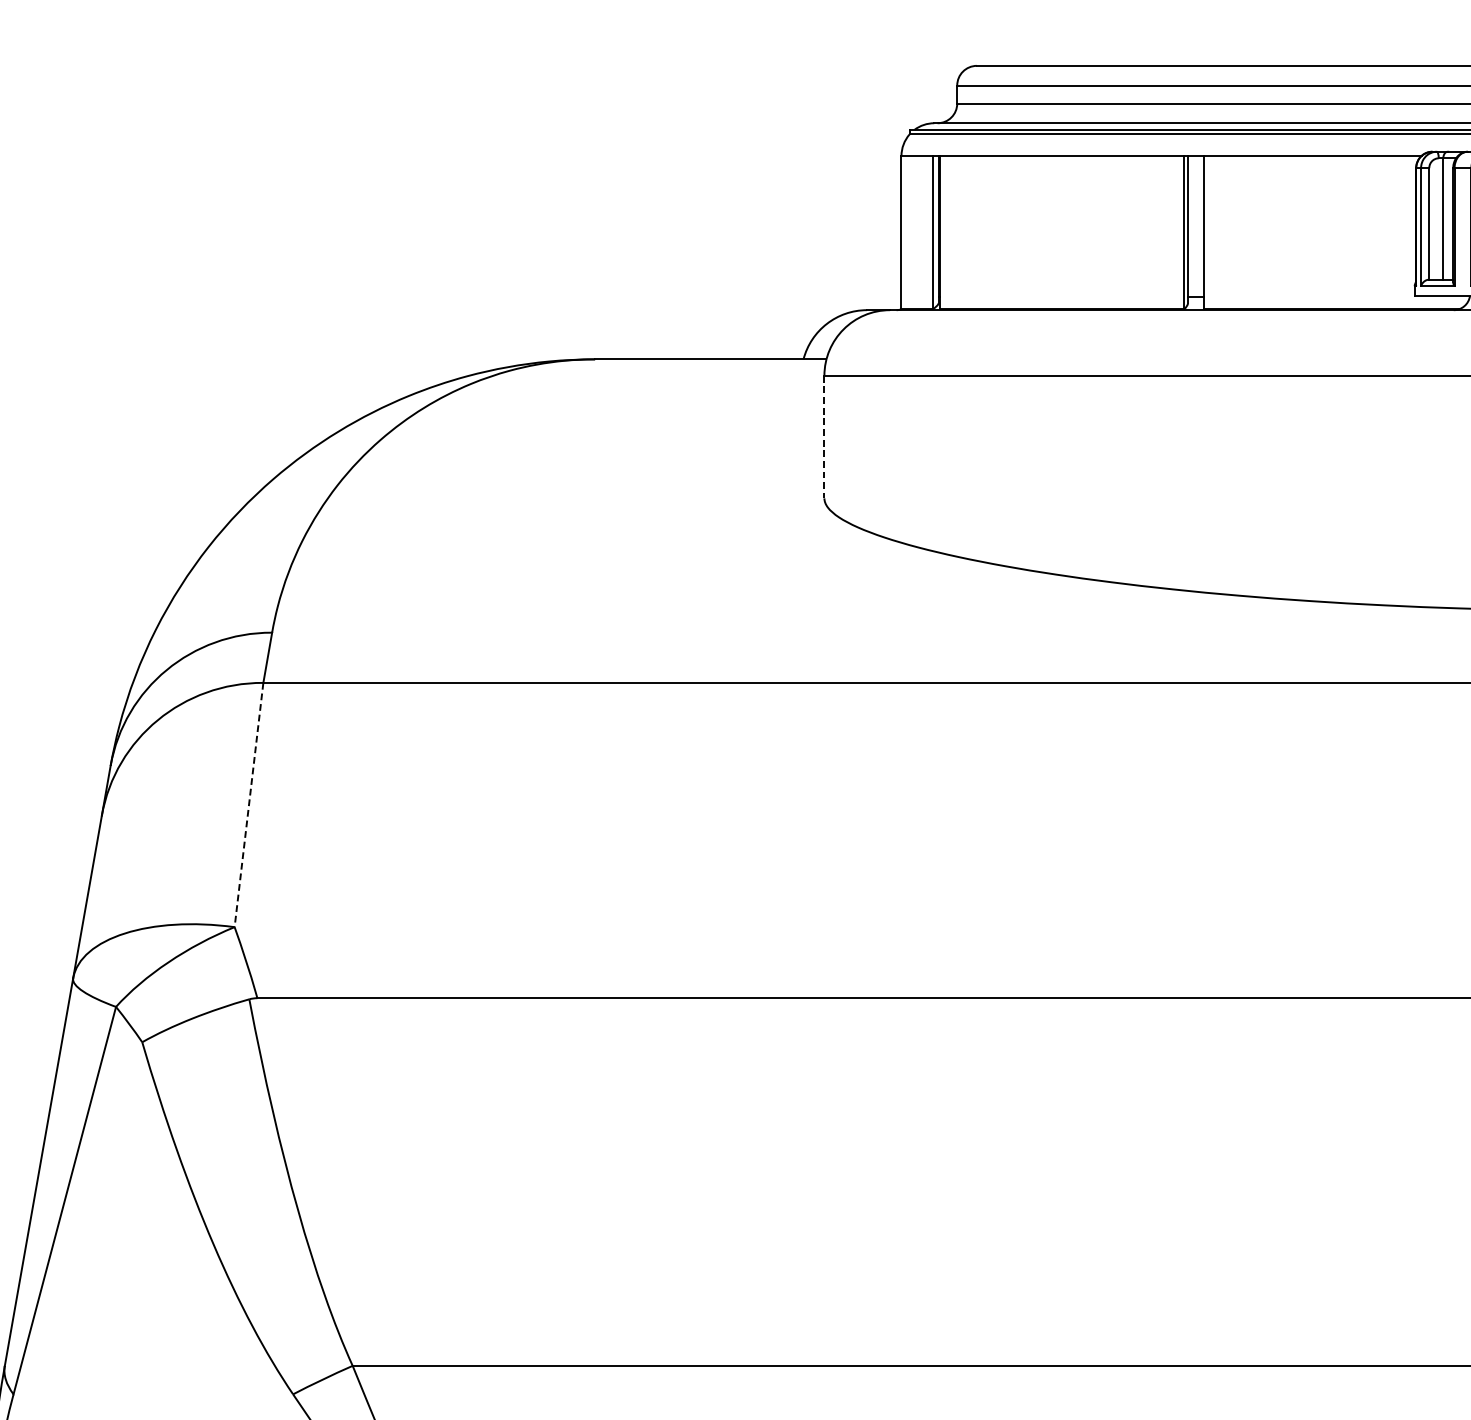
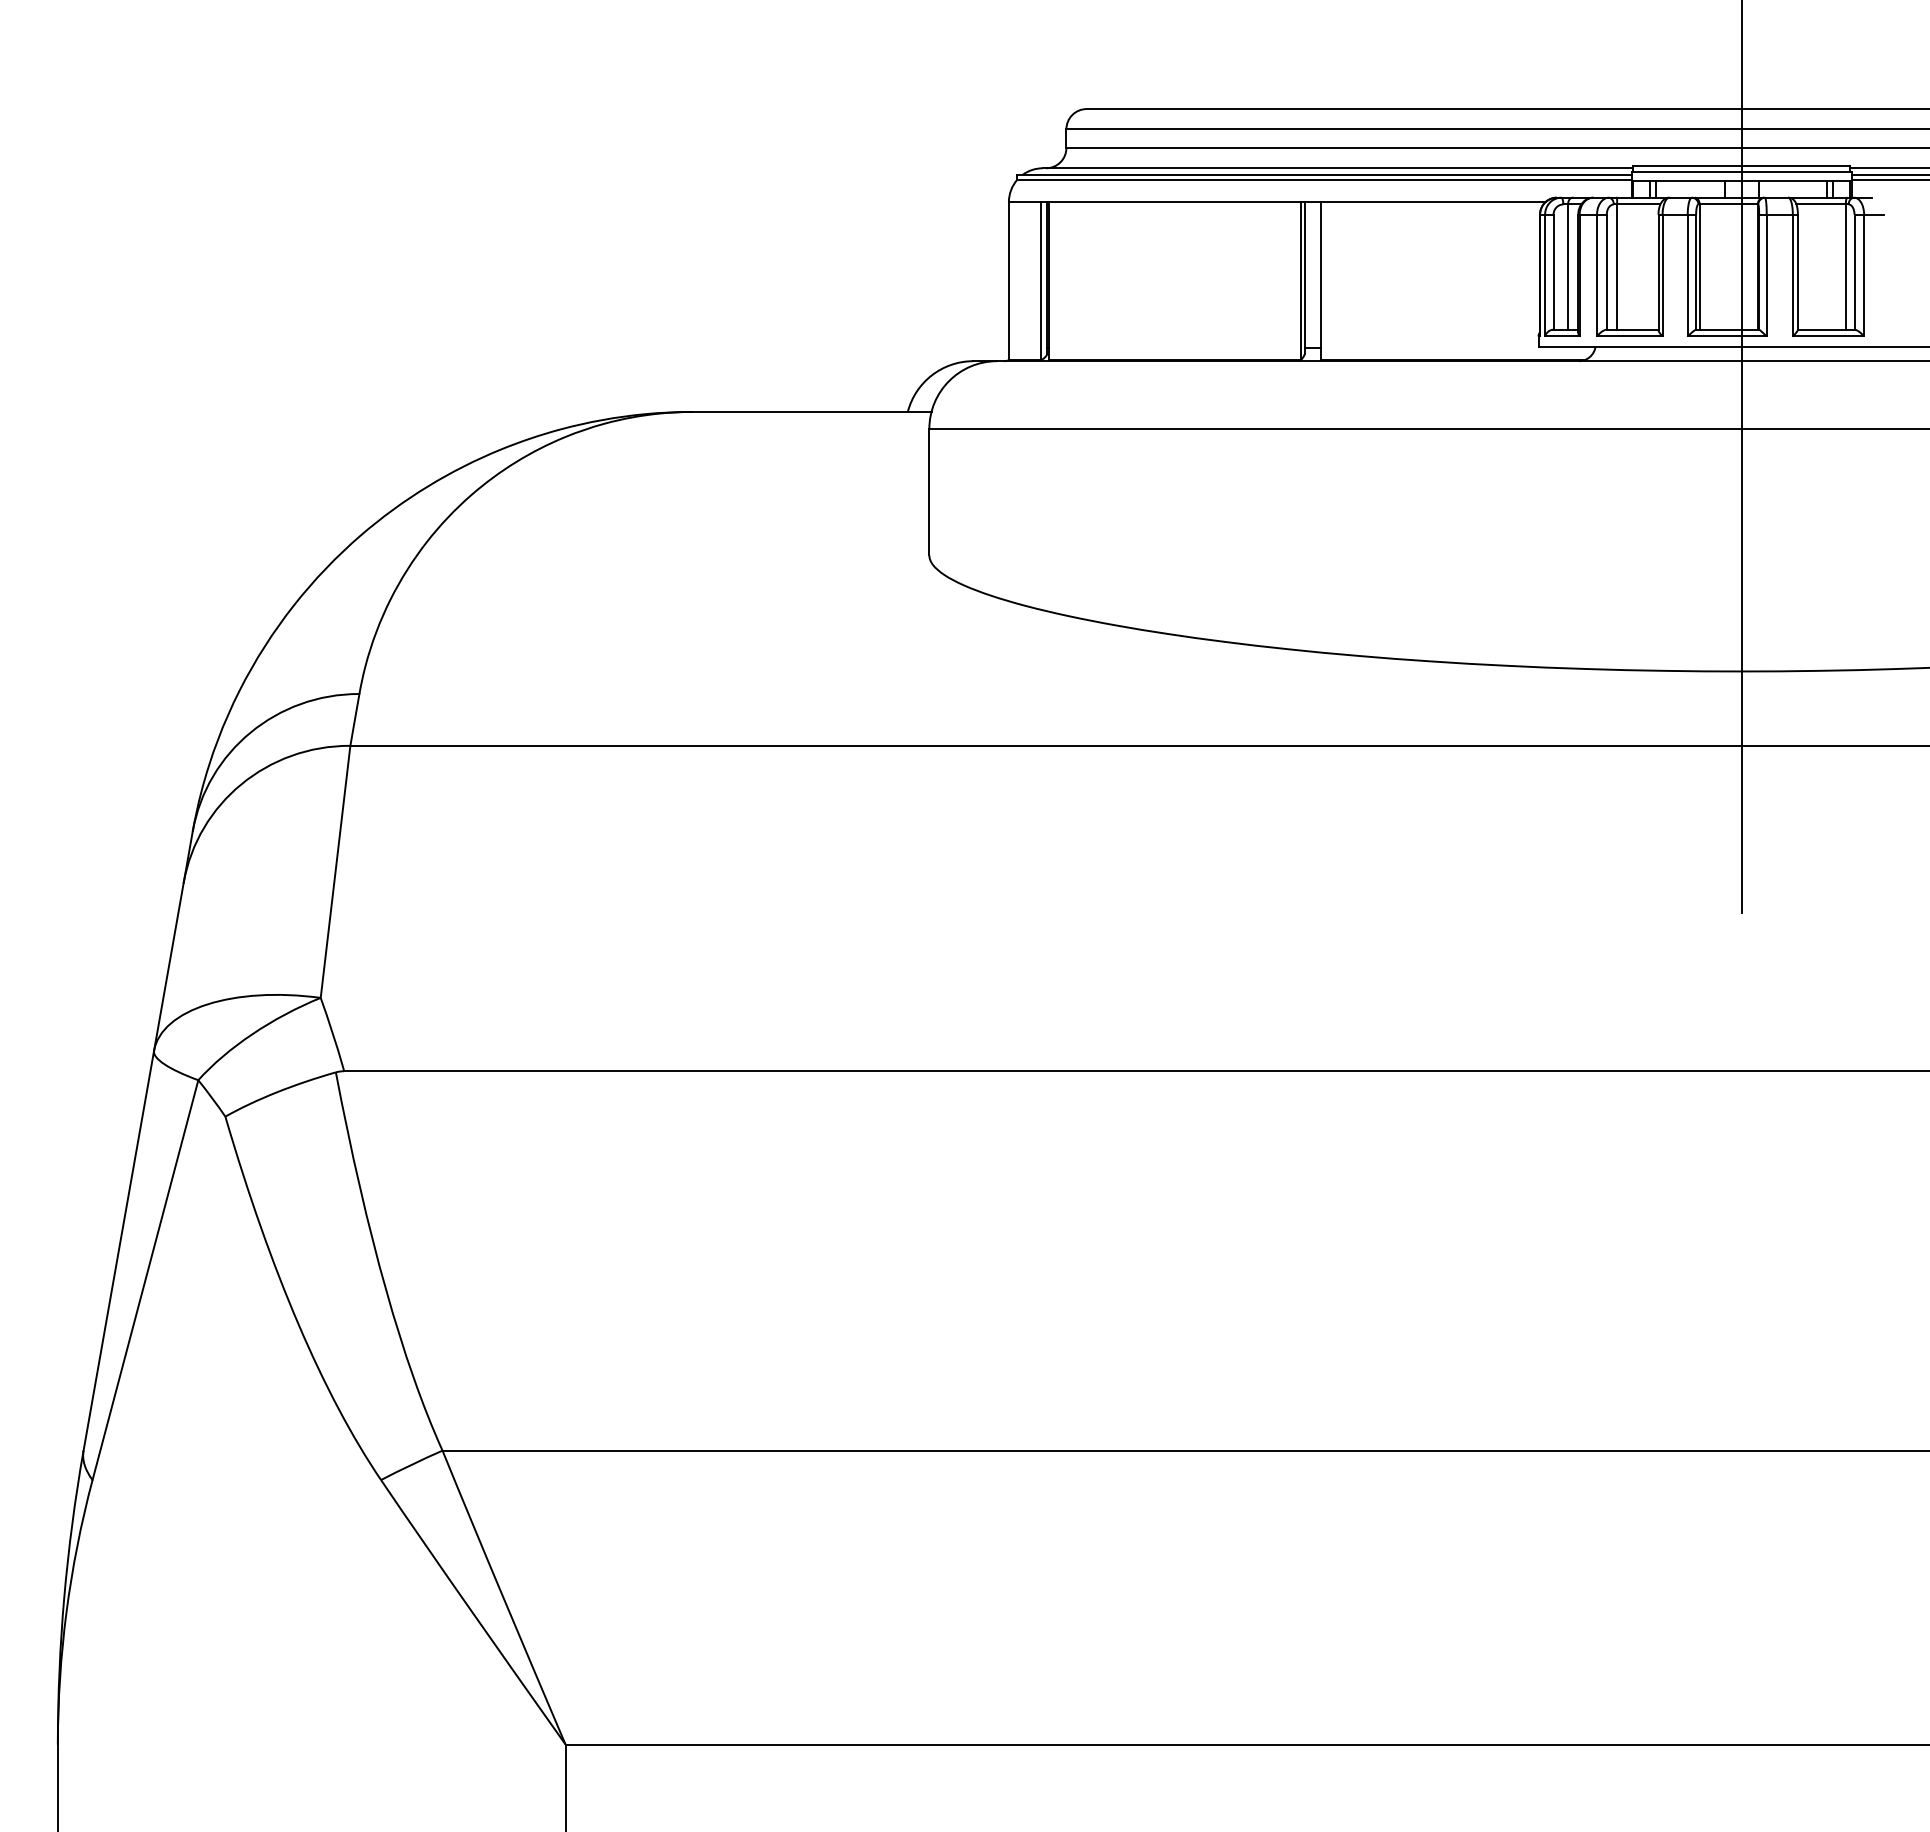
line: (824, 437) -> (929, 492), dashed -> solid
line: (248, 804) -> (335, 871), dashed -> solid

